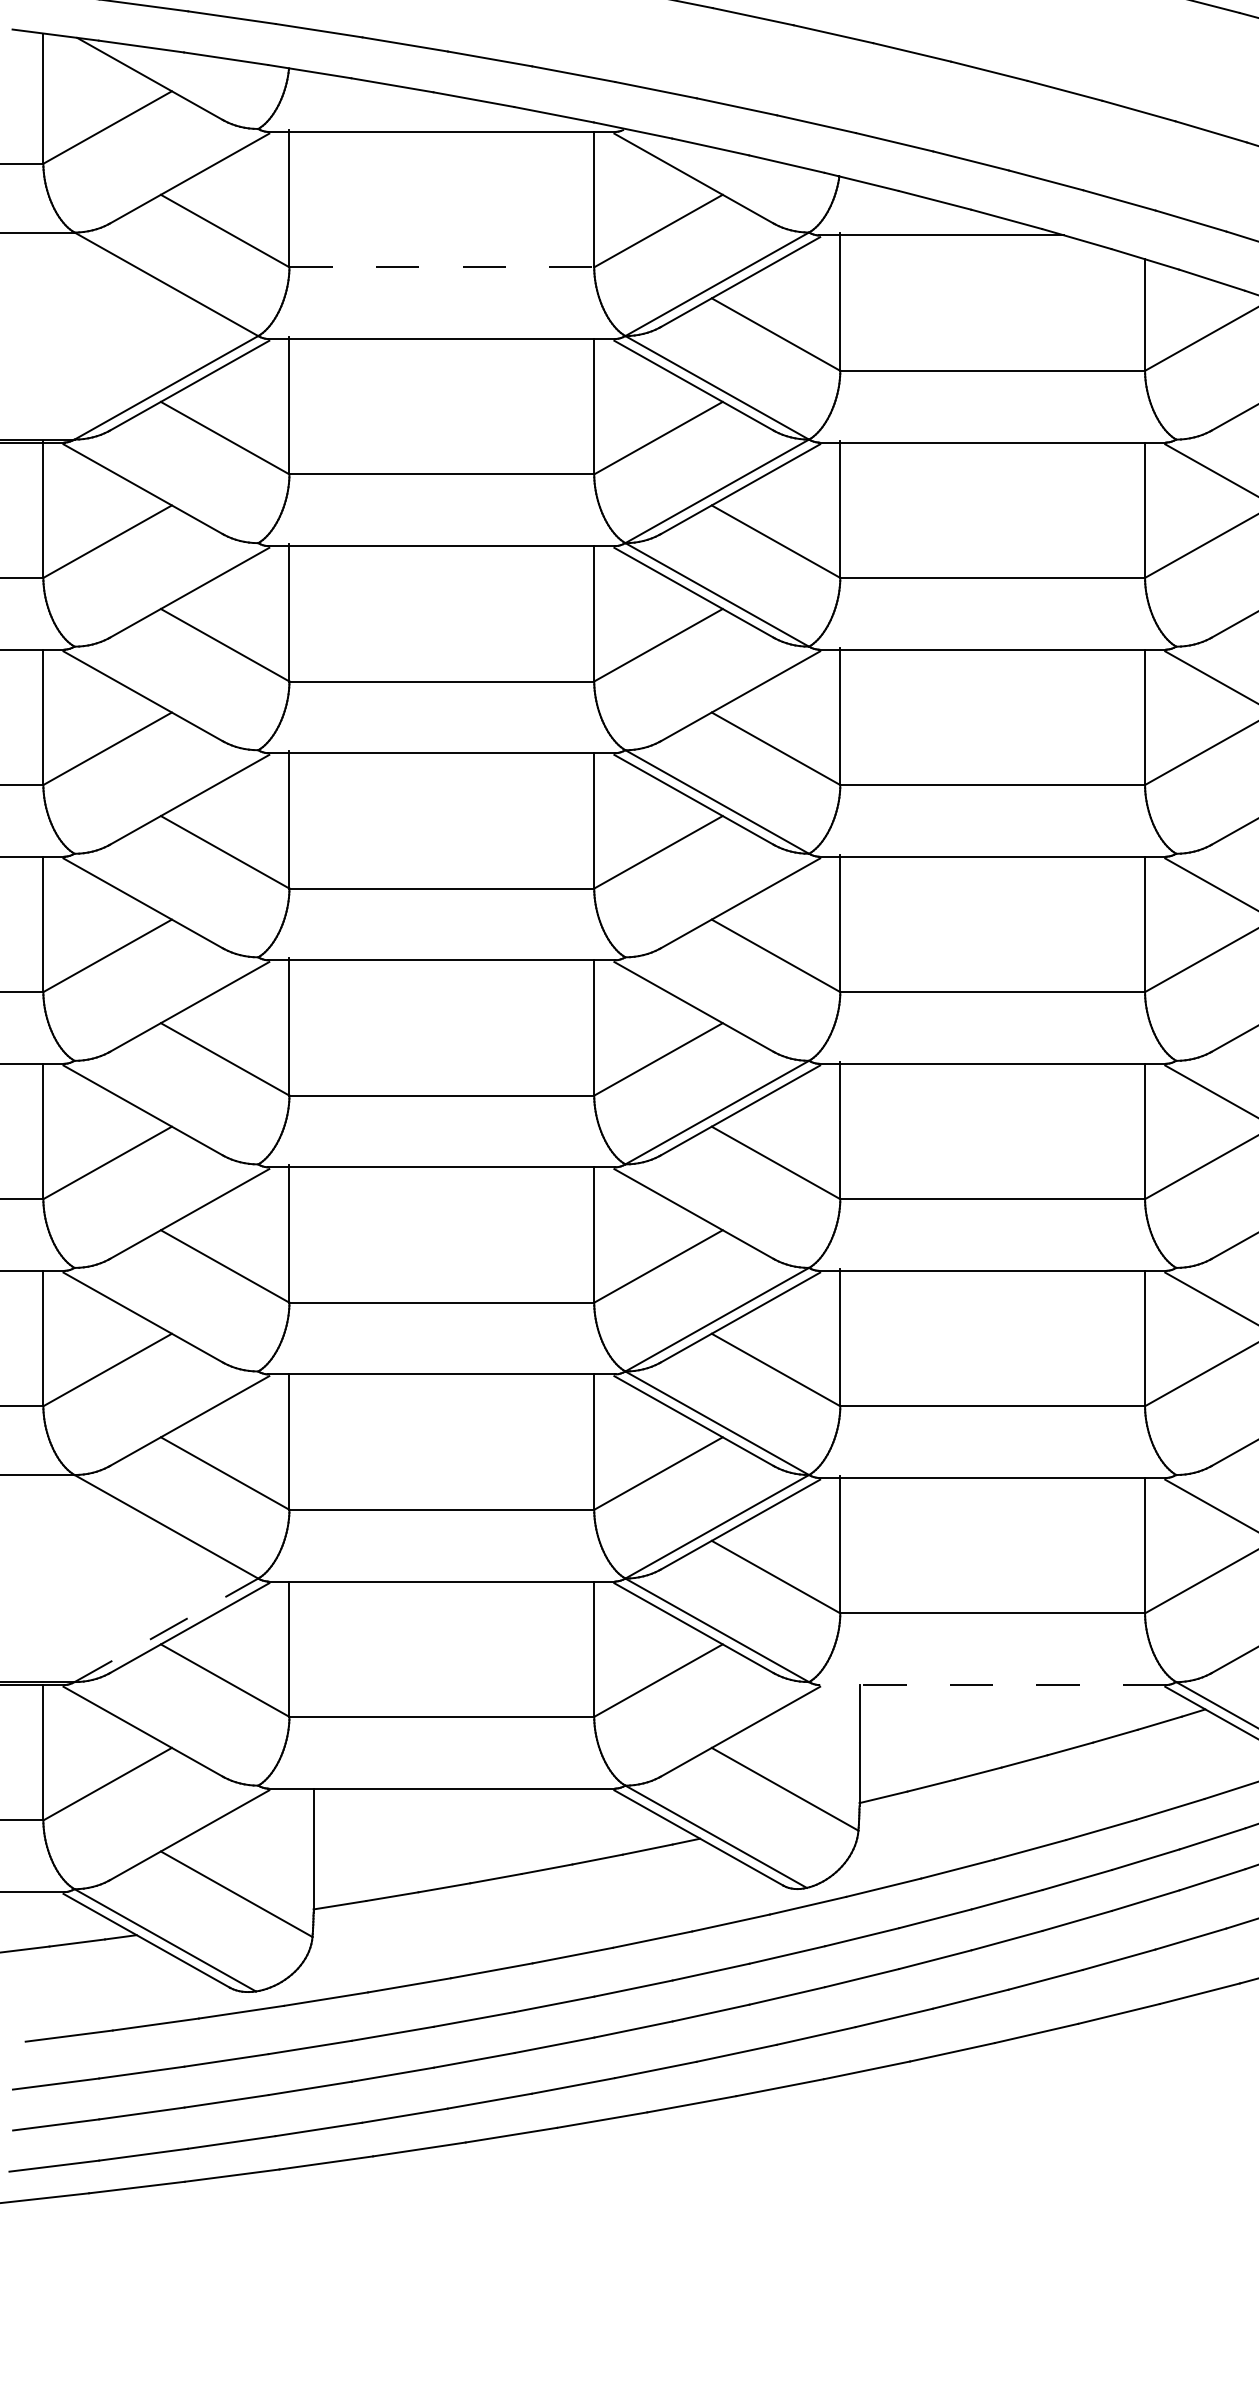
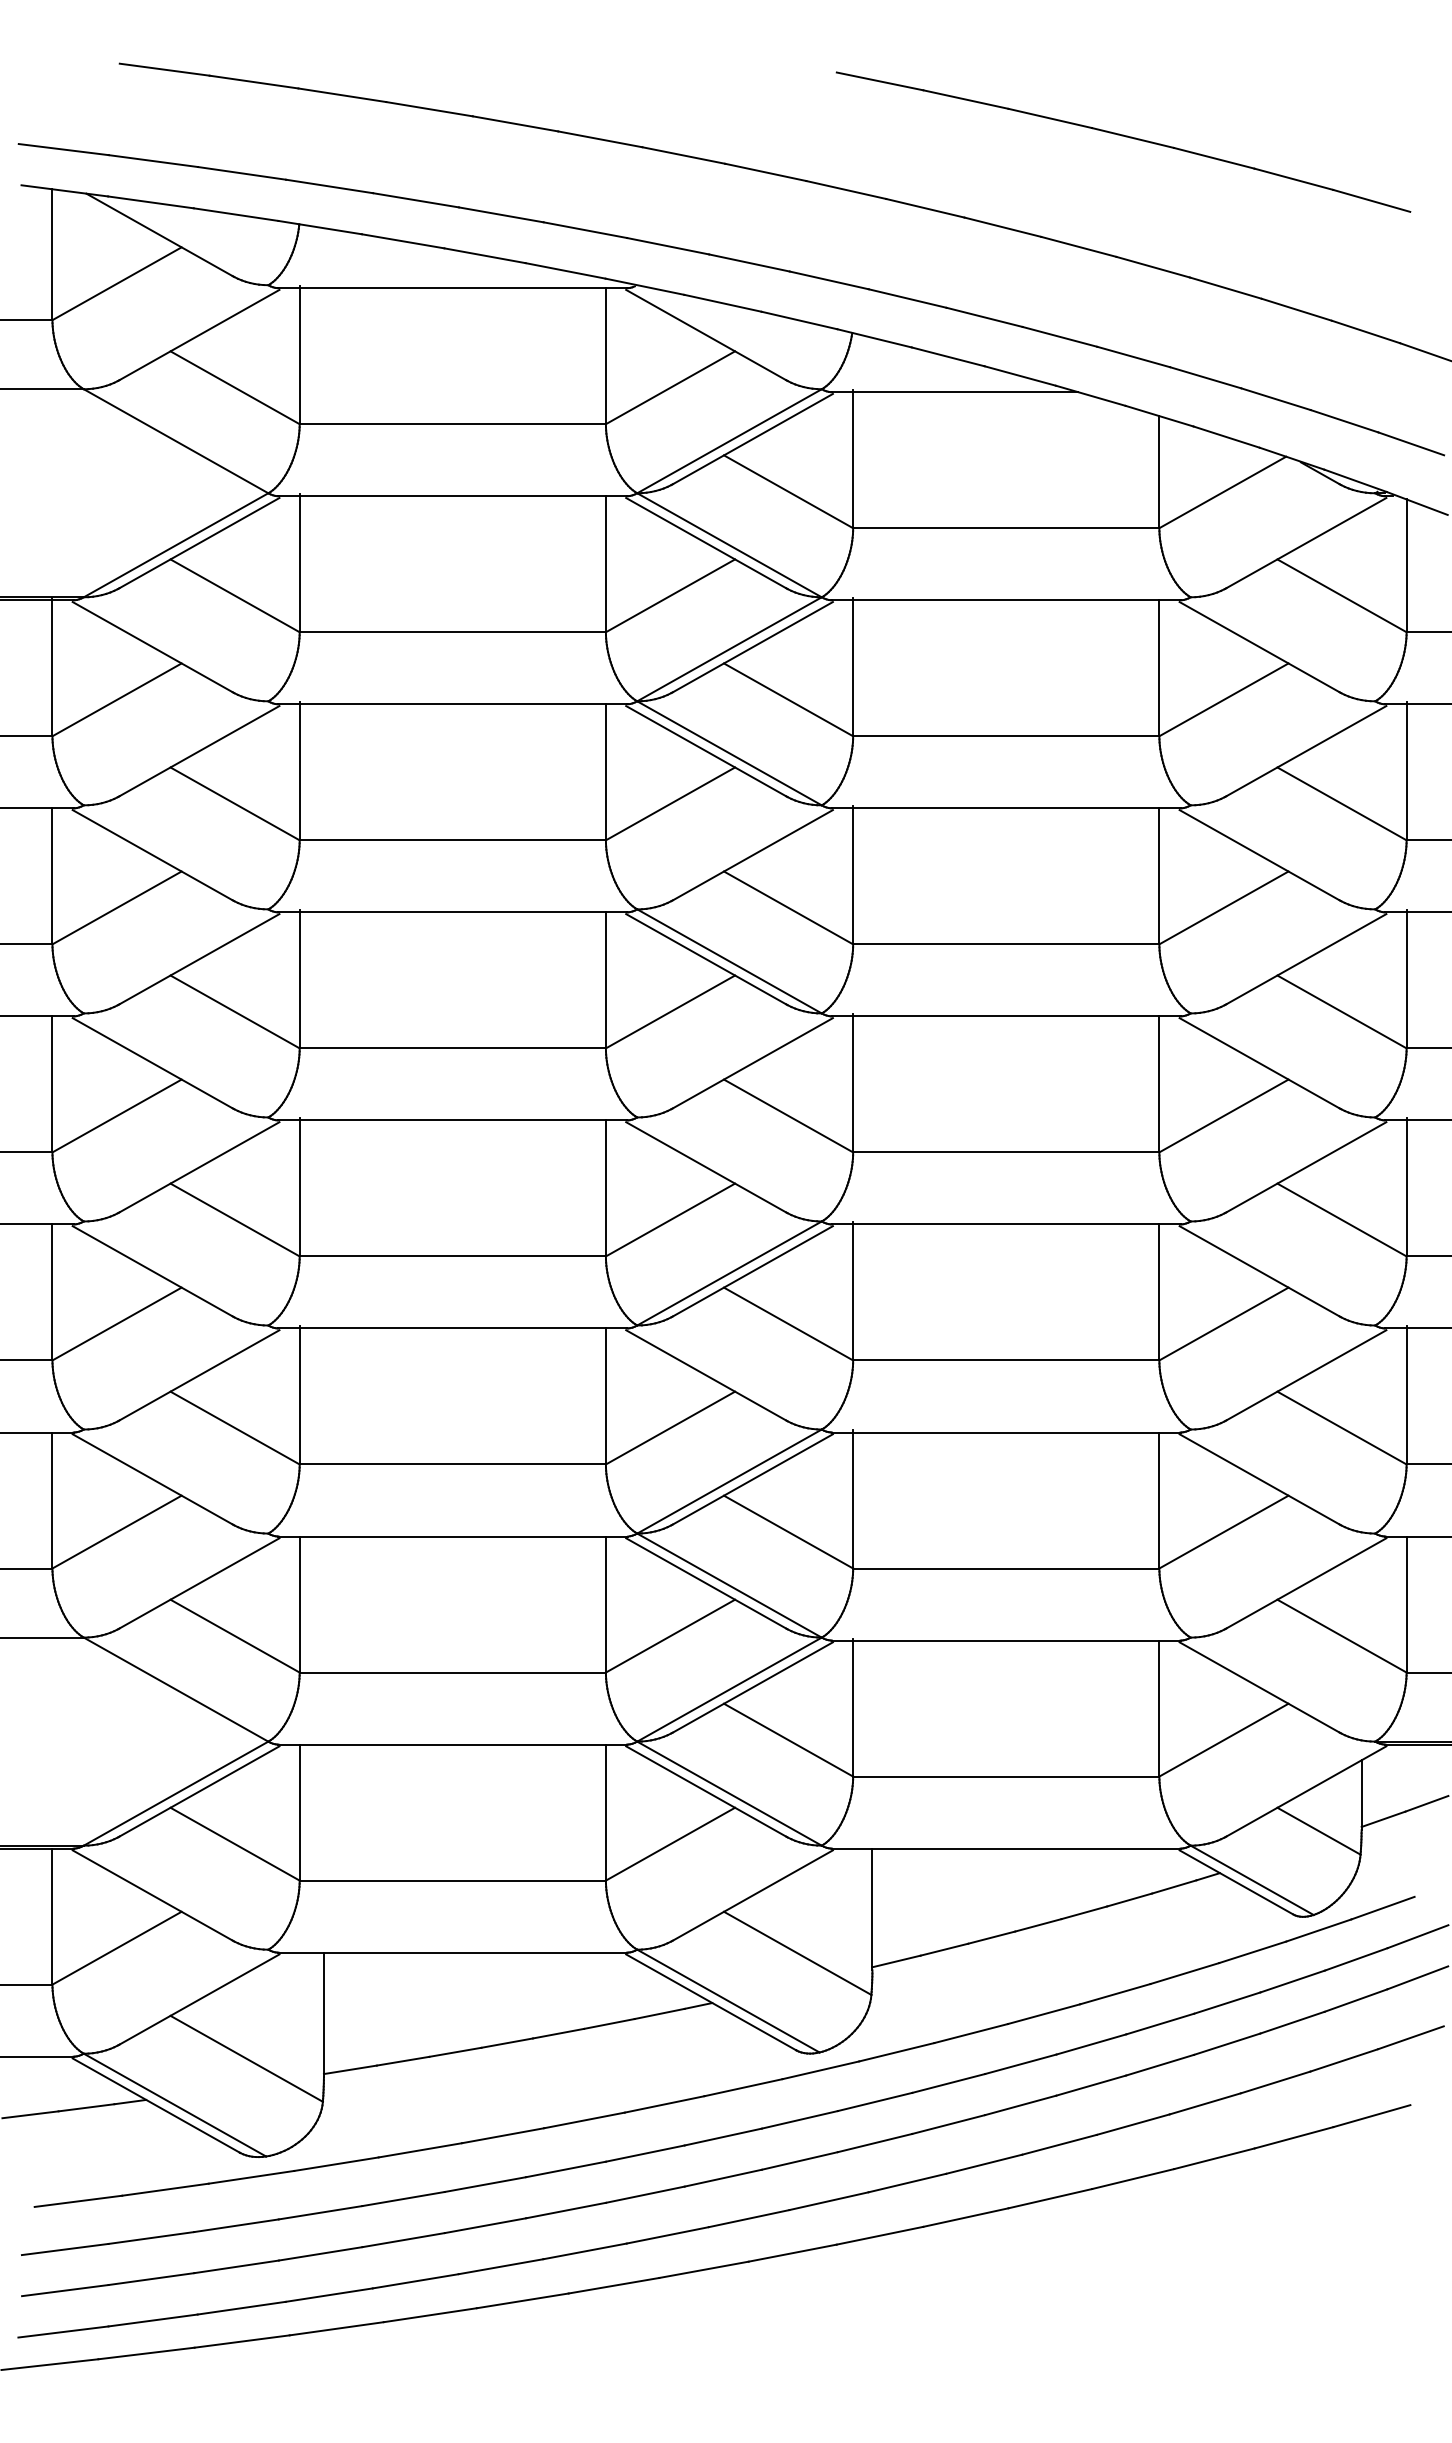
line: (442, 267) -> (453, 424), dashed -> solid
line: (166, 1630) -> (176, 1793), dashed -> solid
line: (991, 1684) -> (1005, 1848), dashed -> solid

